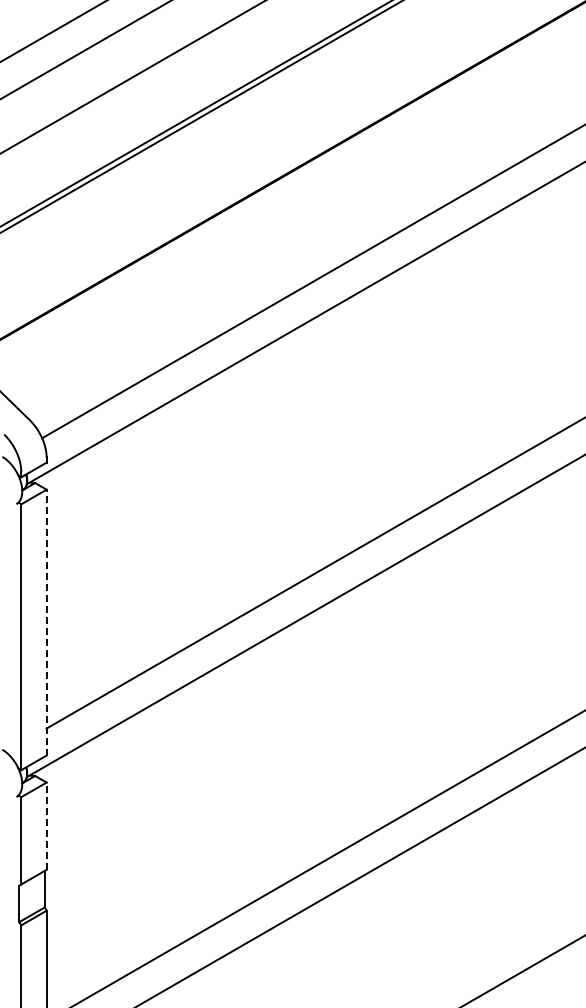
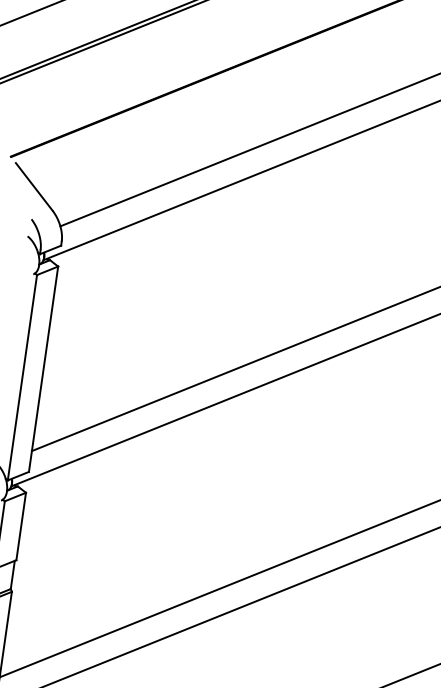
line: (46, 622) -> (43, 369), dashed -> solid
line: (46, 826) -> (21, 526), dashed -> solid

